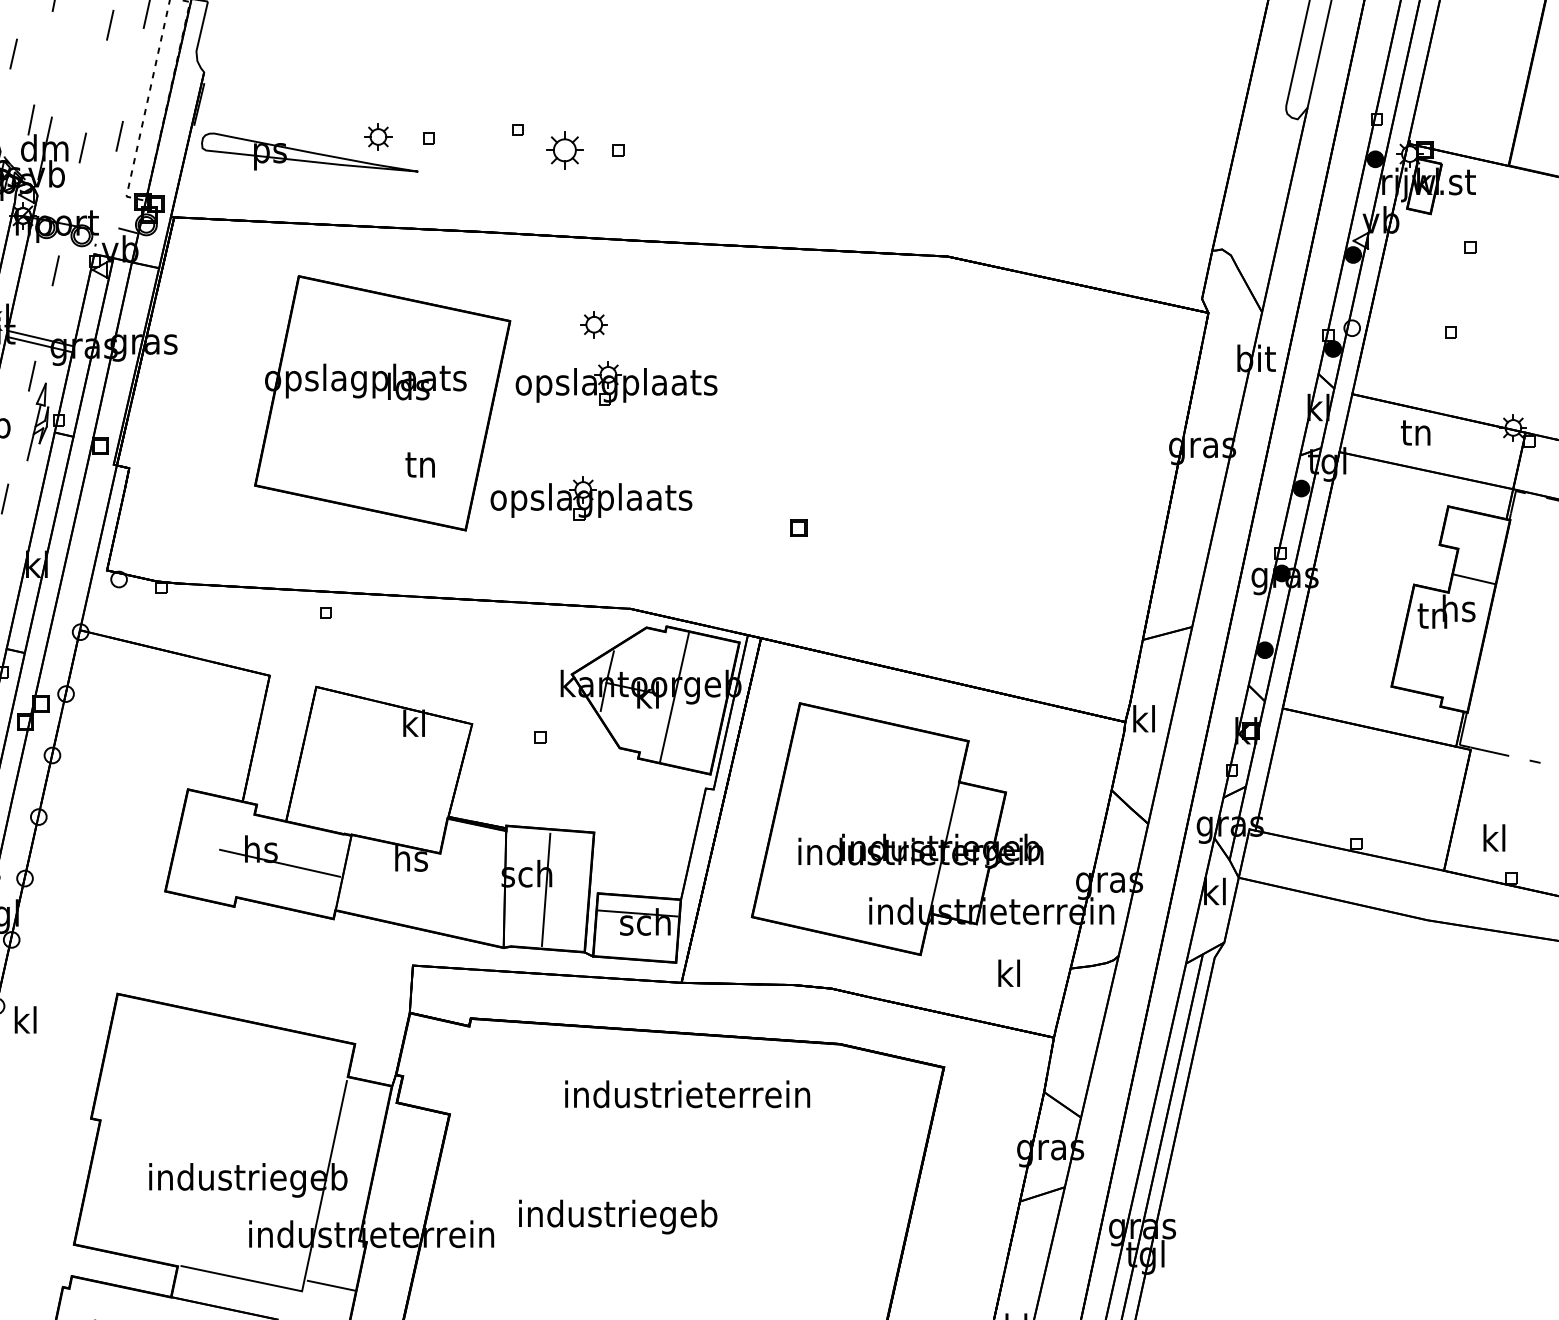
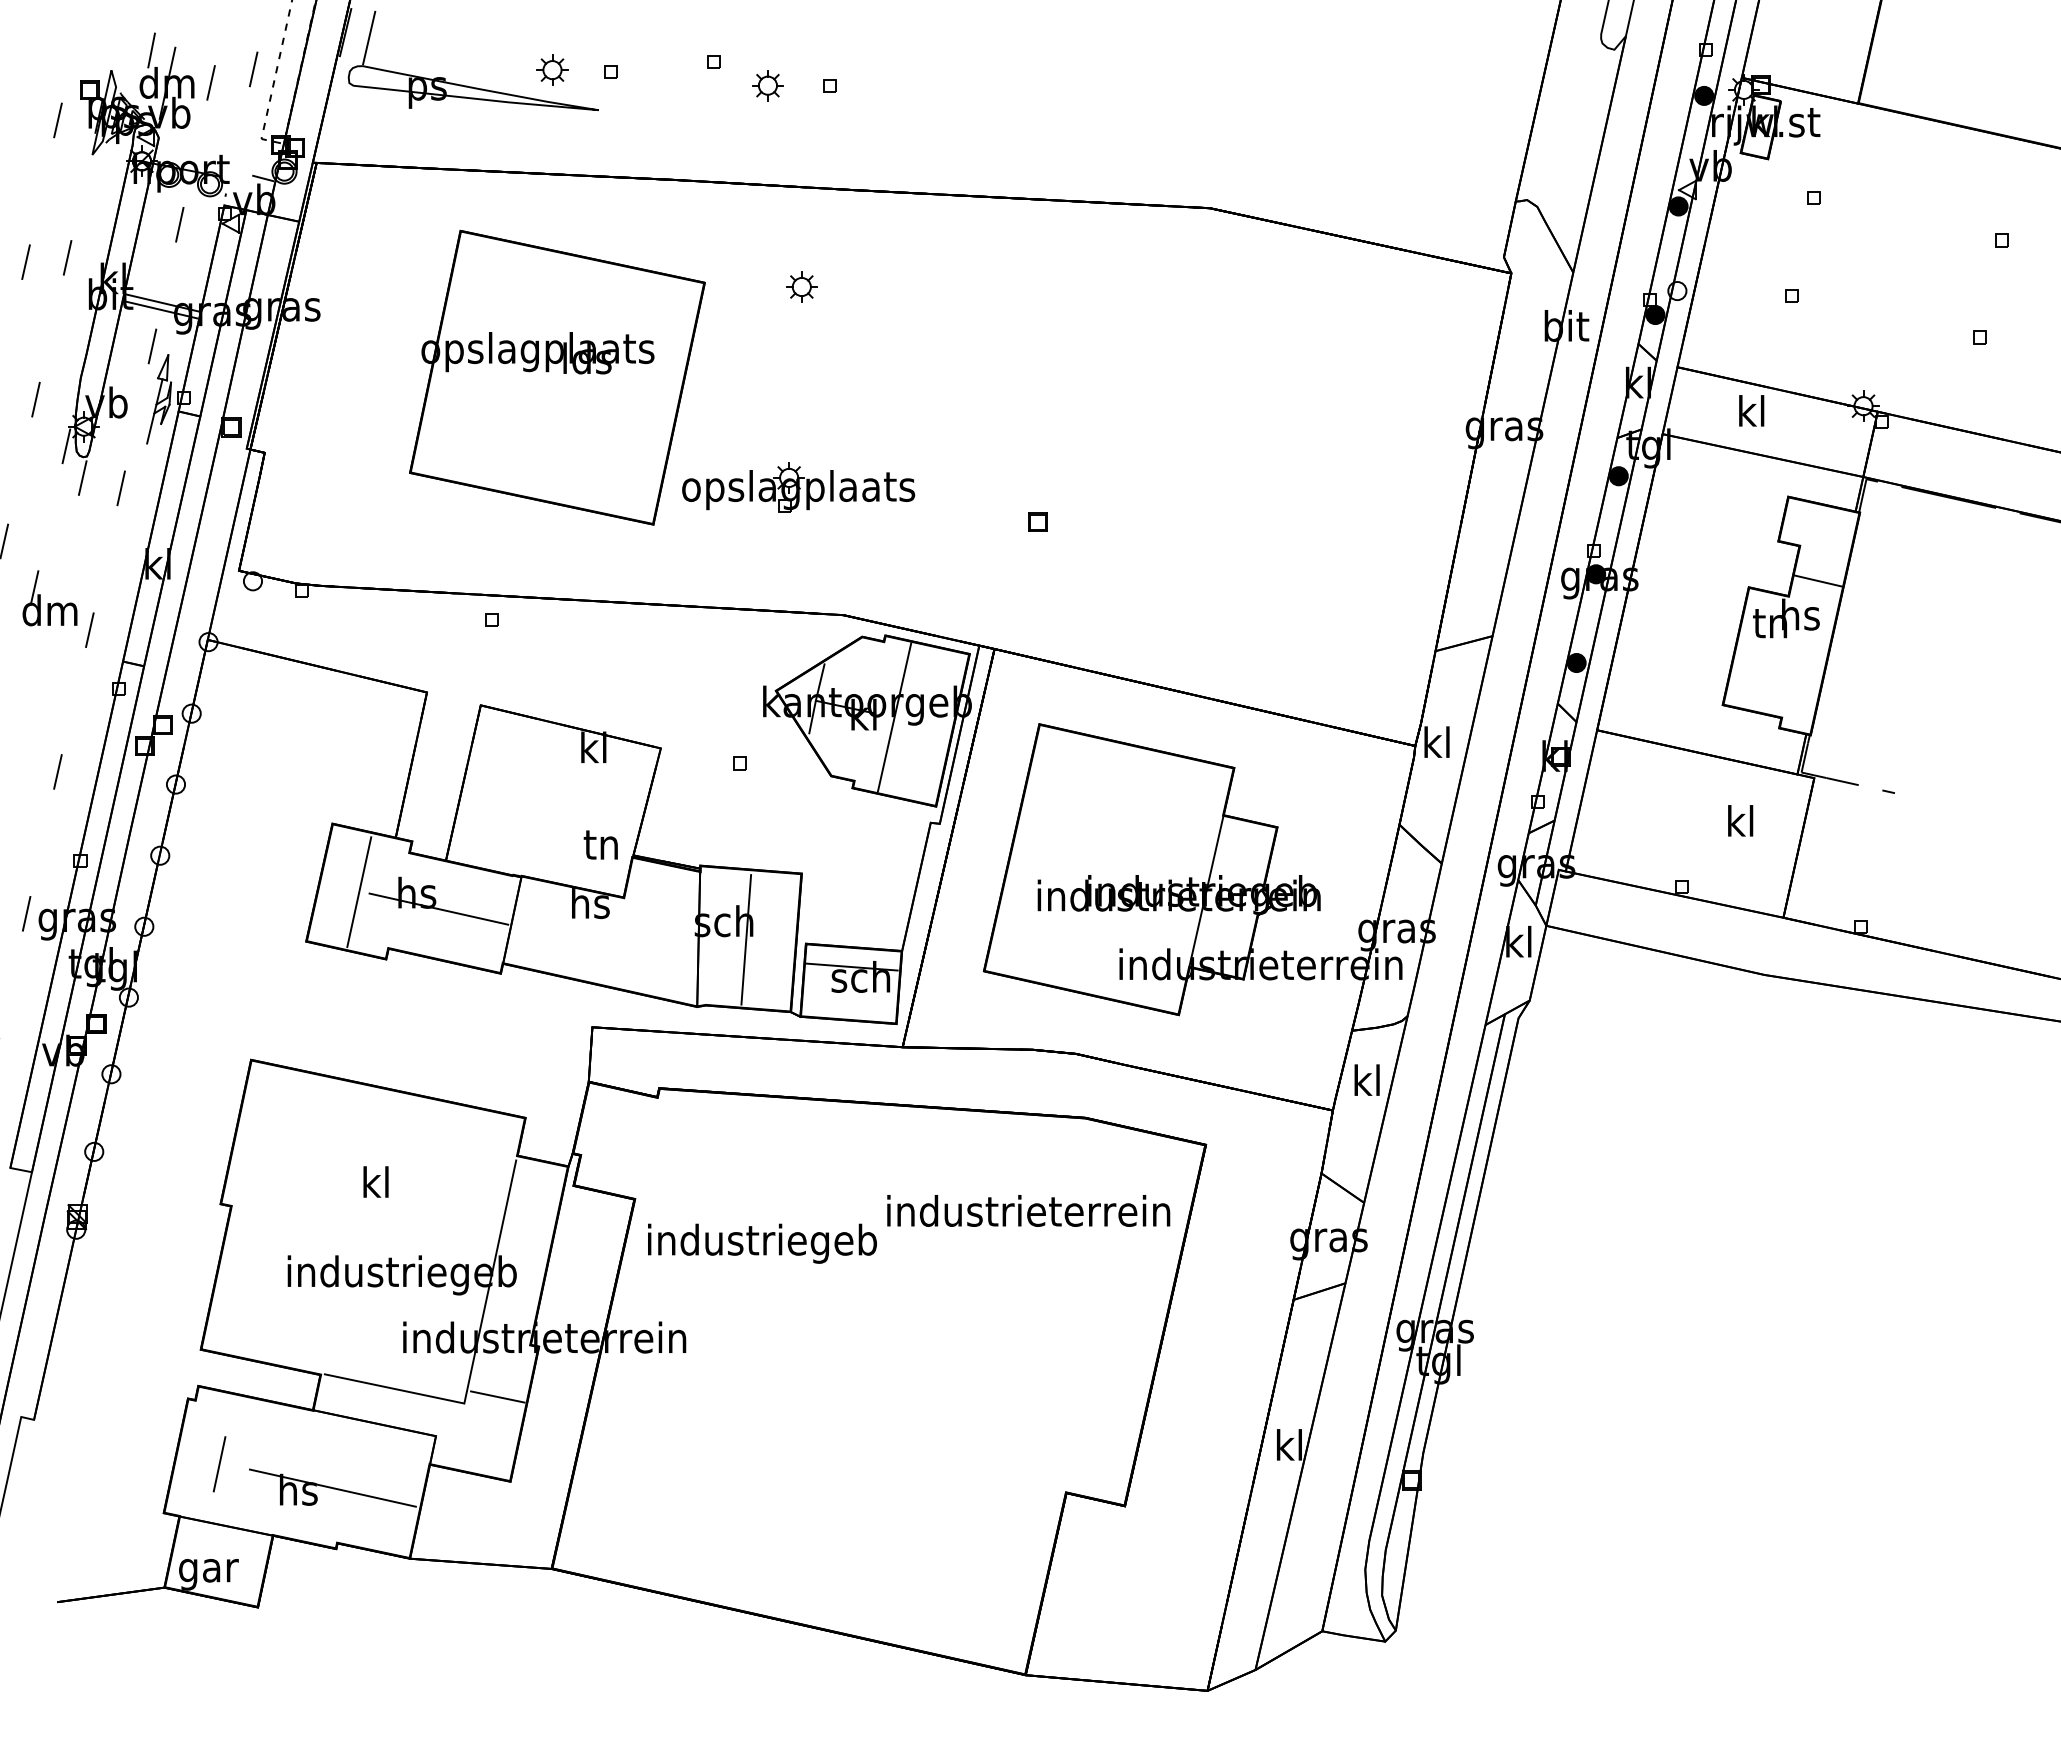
line: (219, 108) -> (369, 37), added
part: (564, 150) -> (767, 85), size x0.71
part: (616, 383) -> (827, 354), removed
text: (1415, 431) -> (1750, 410), tn -> kl
text: (419, 464) -> (600, 844), moved
text: (1494, 837) -> (1740, 820), moved
line: (211, 848) -> (359, 892), added
text: (1008, 972) -> (1366, 1079), moved
text: (25, 1019) -> (375, 1181), moved
text: (687, 1093) -> (1028, 1210), moved
text: (618, 1216) -> (762, 1243), moved

